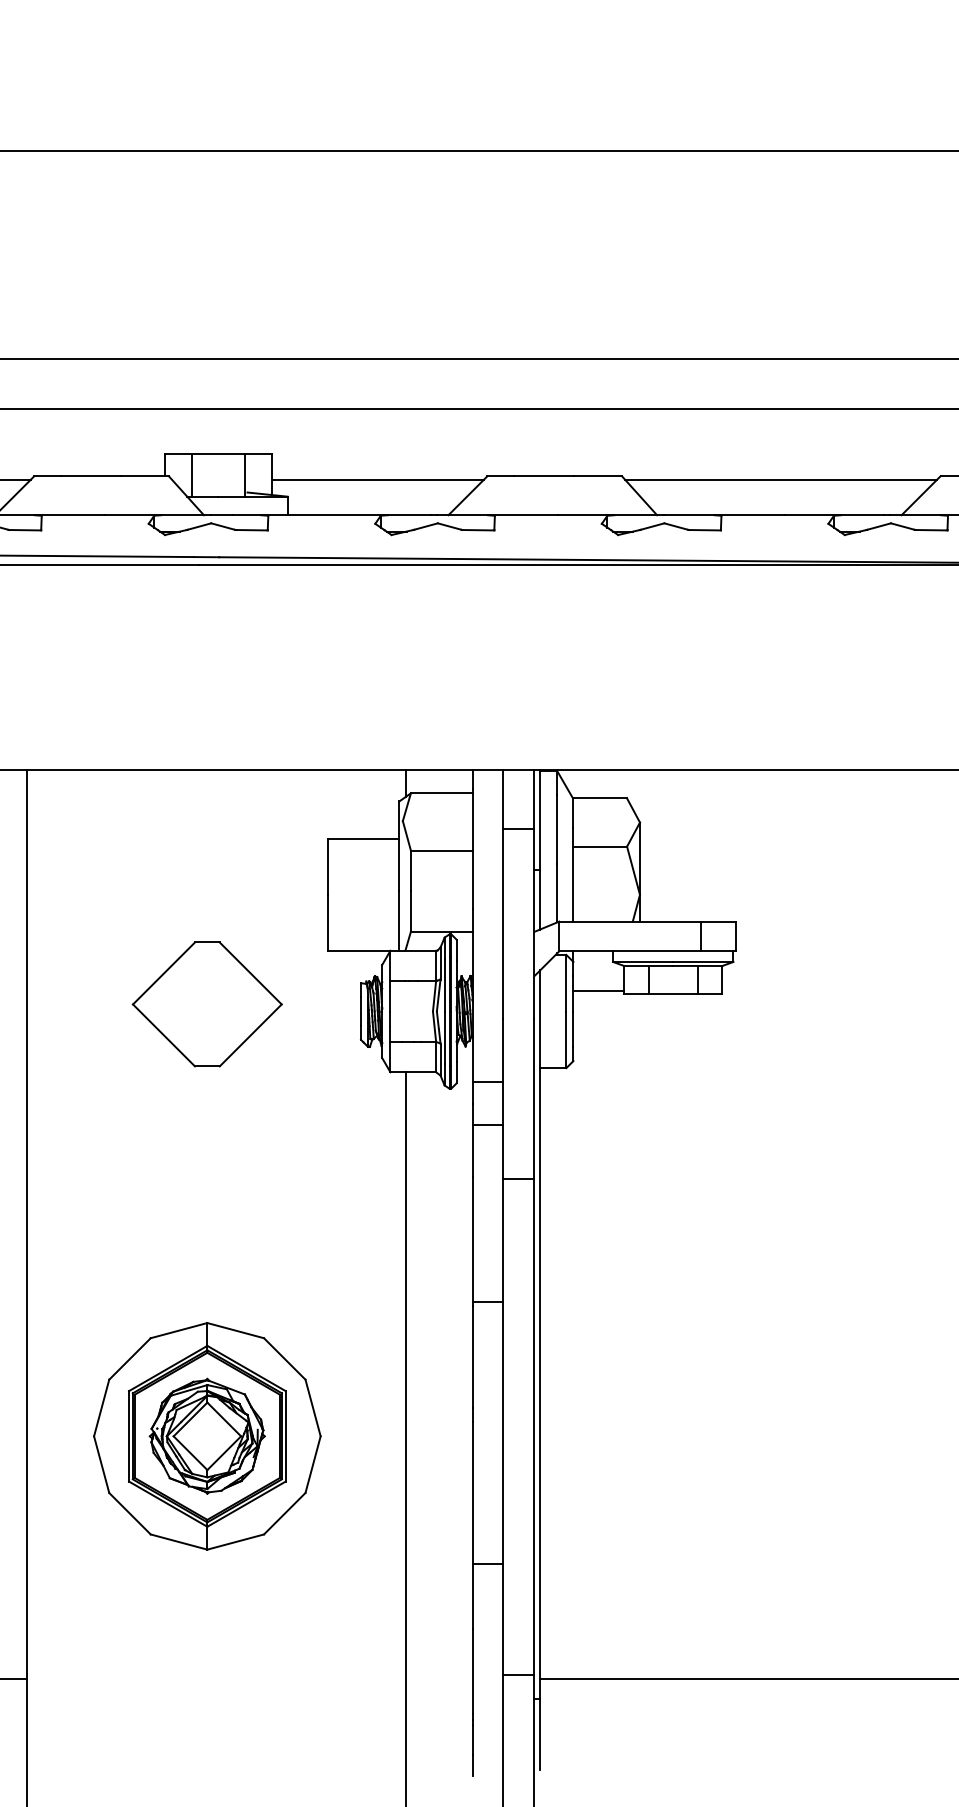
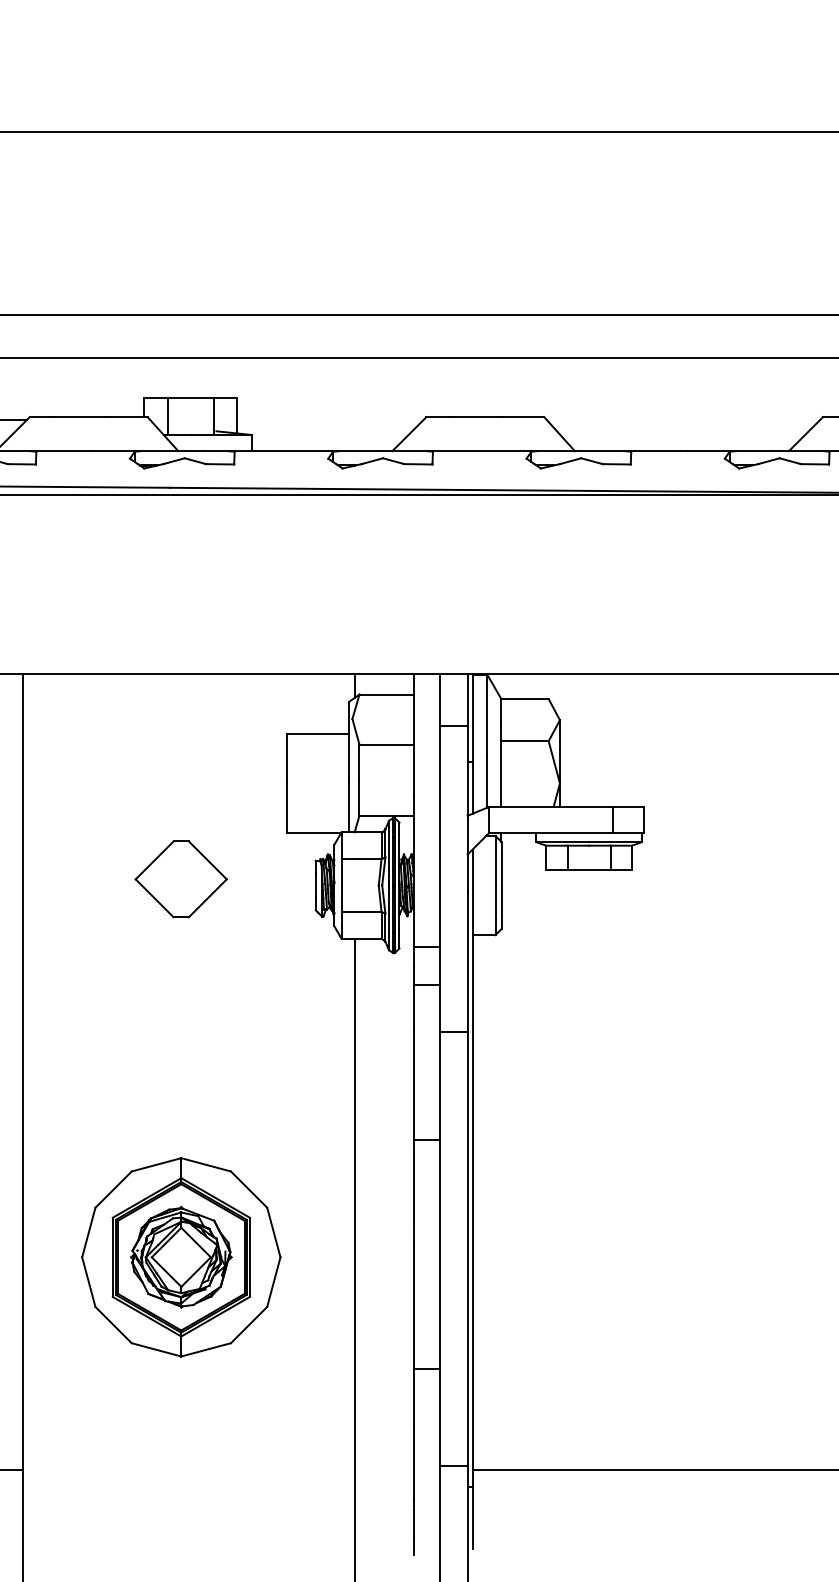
line: (377, 479) -> (330, 419), removed
line: (781, 479) -> (683, 419), removed
line: (598, 991) -> (523, 868), removed
part: (206, 1004) -> (180, 879), size x0.7

